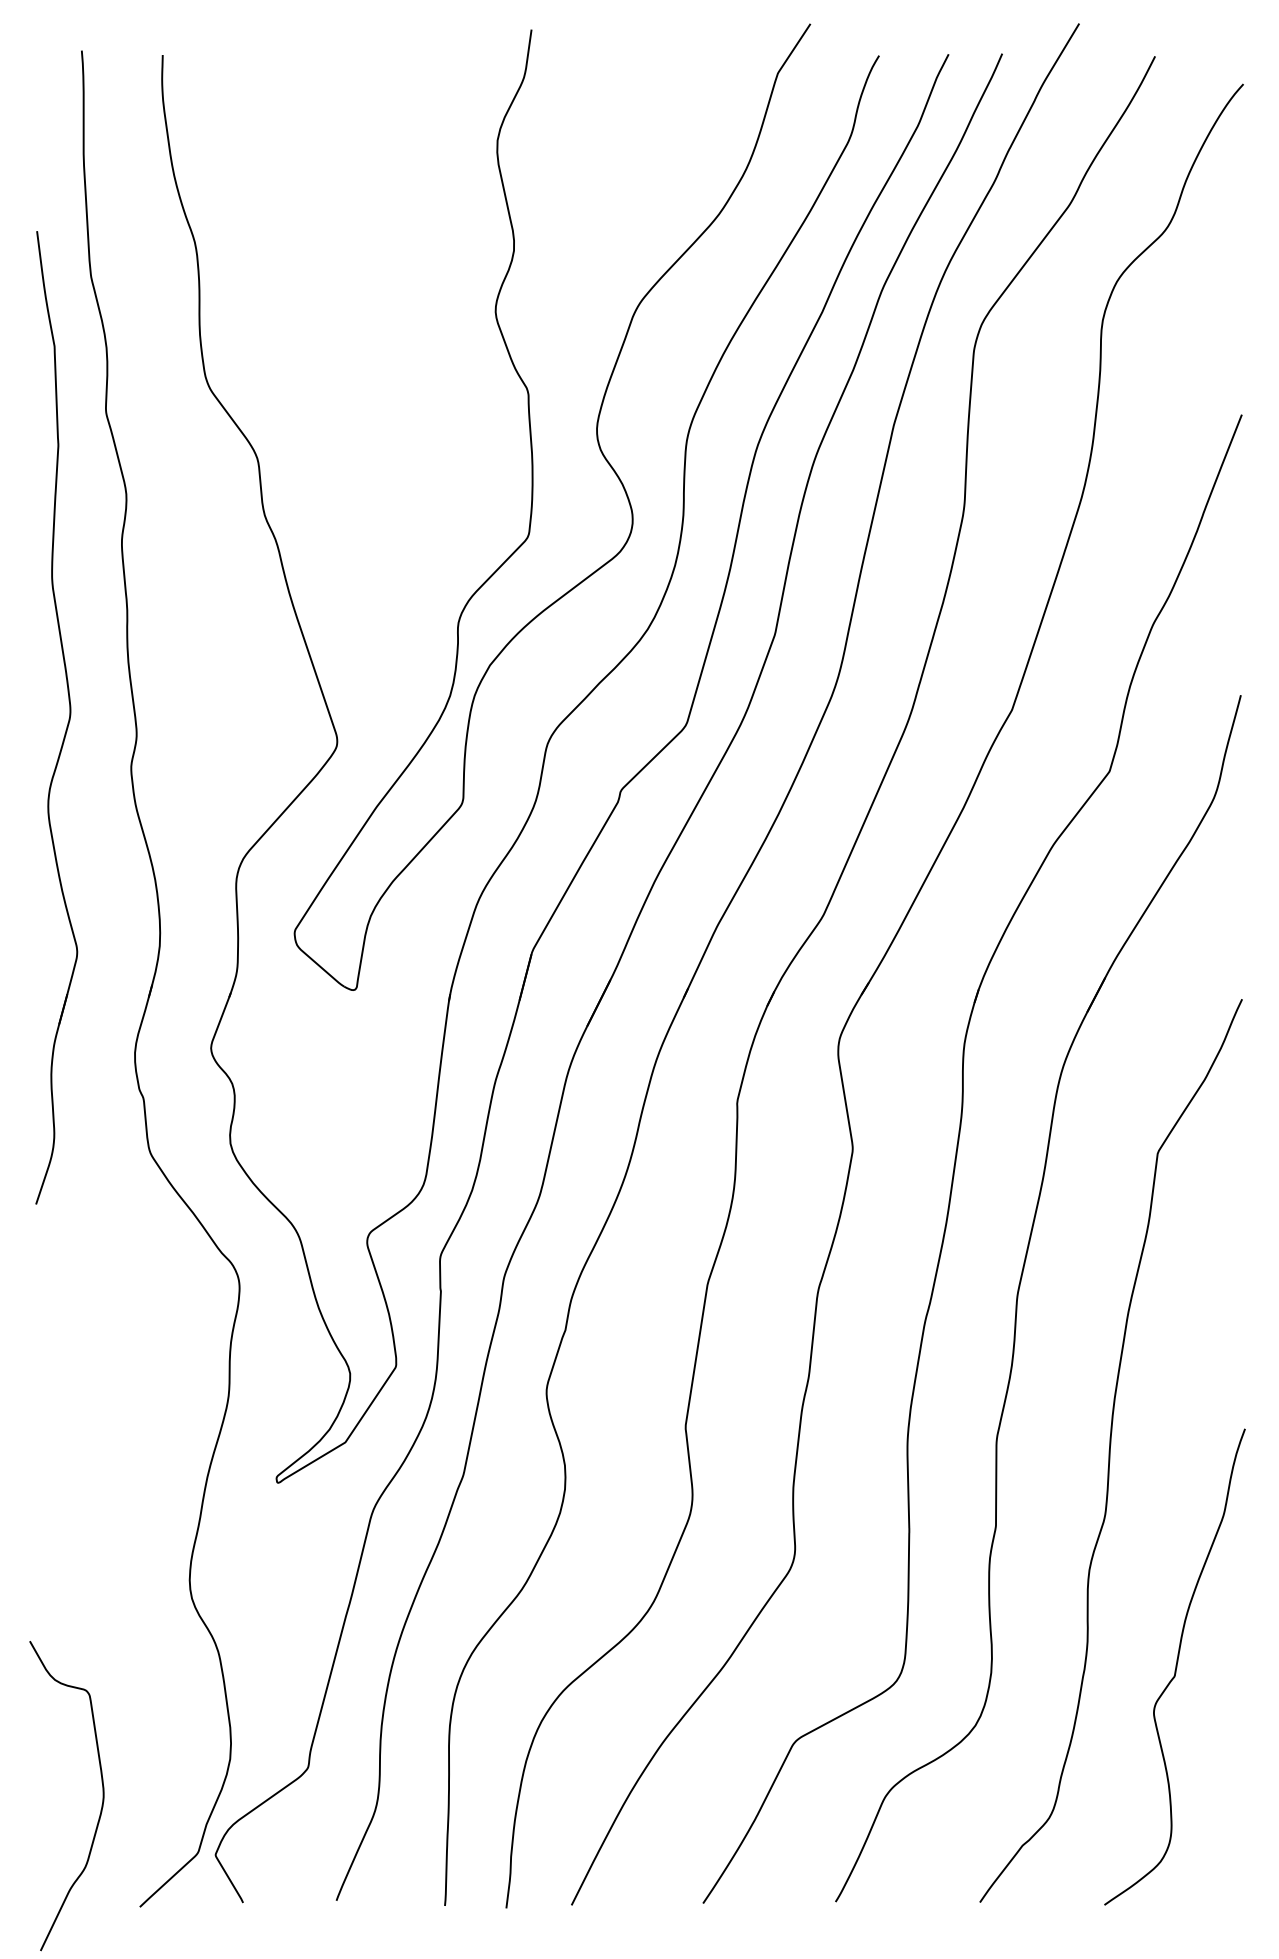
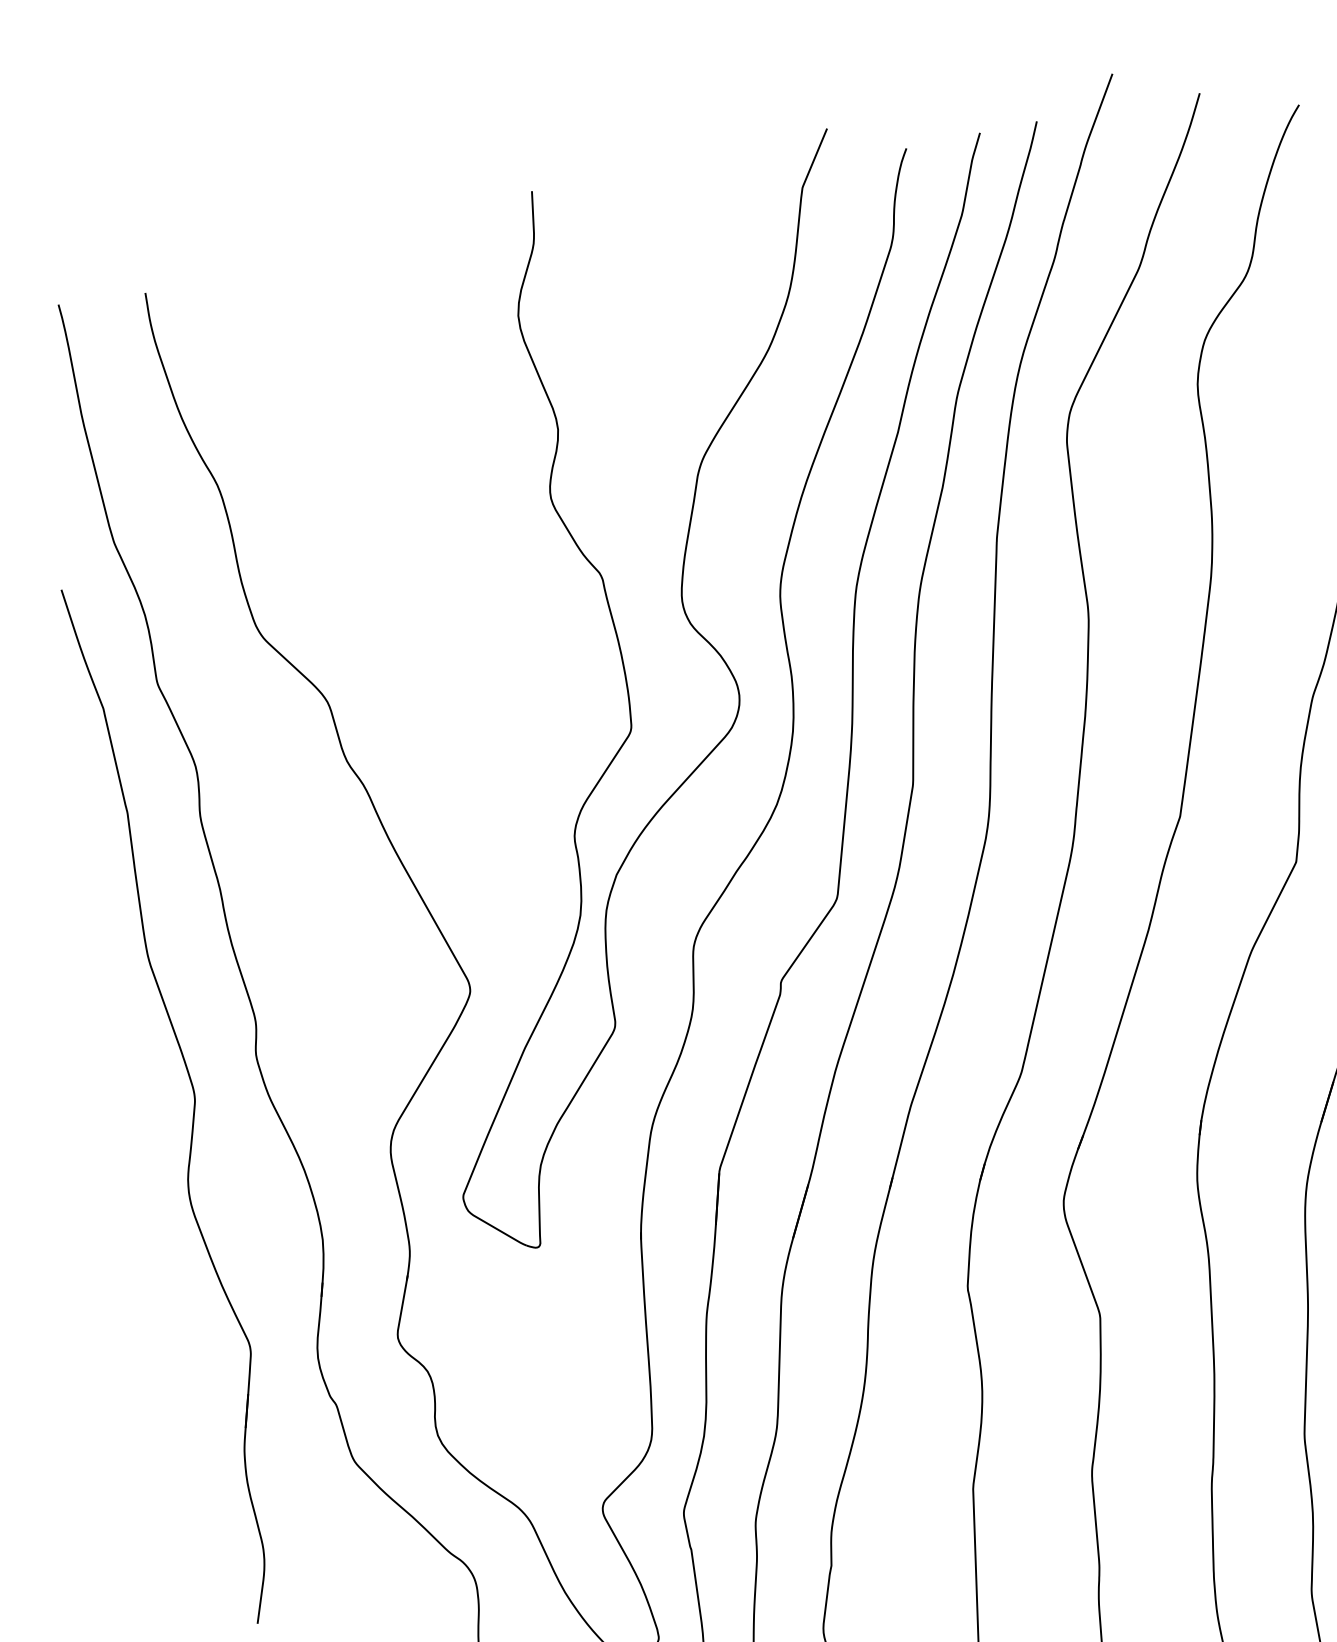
part: (68, 718) -> (193, 1101), moved

